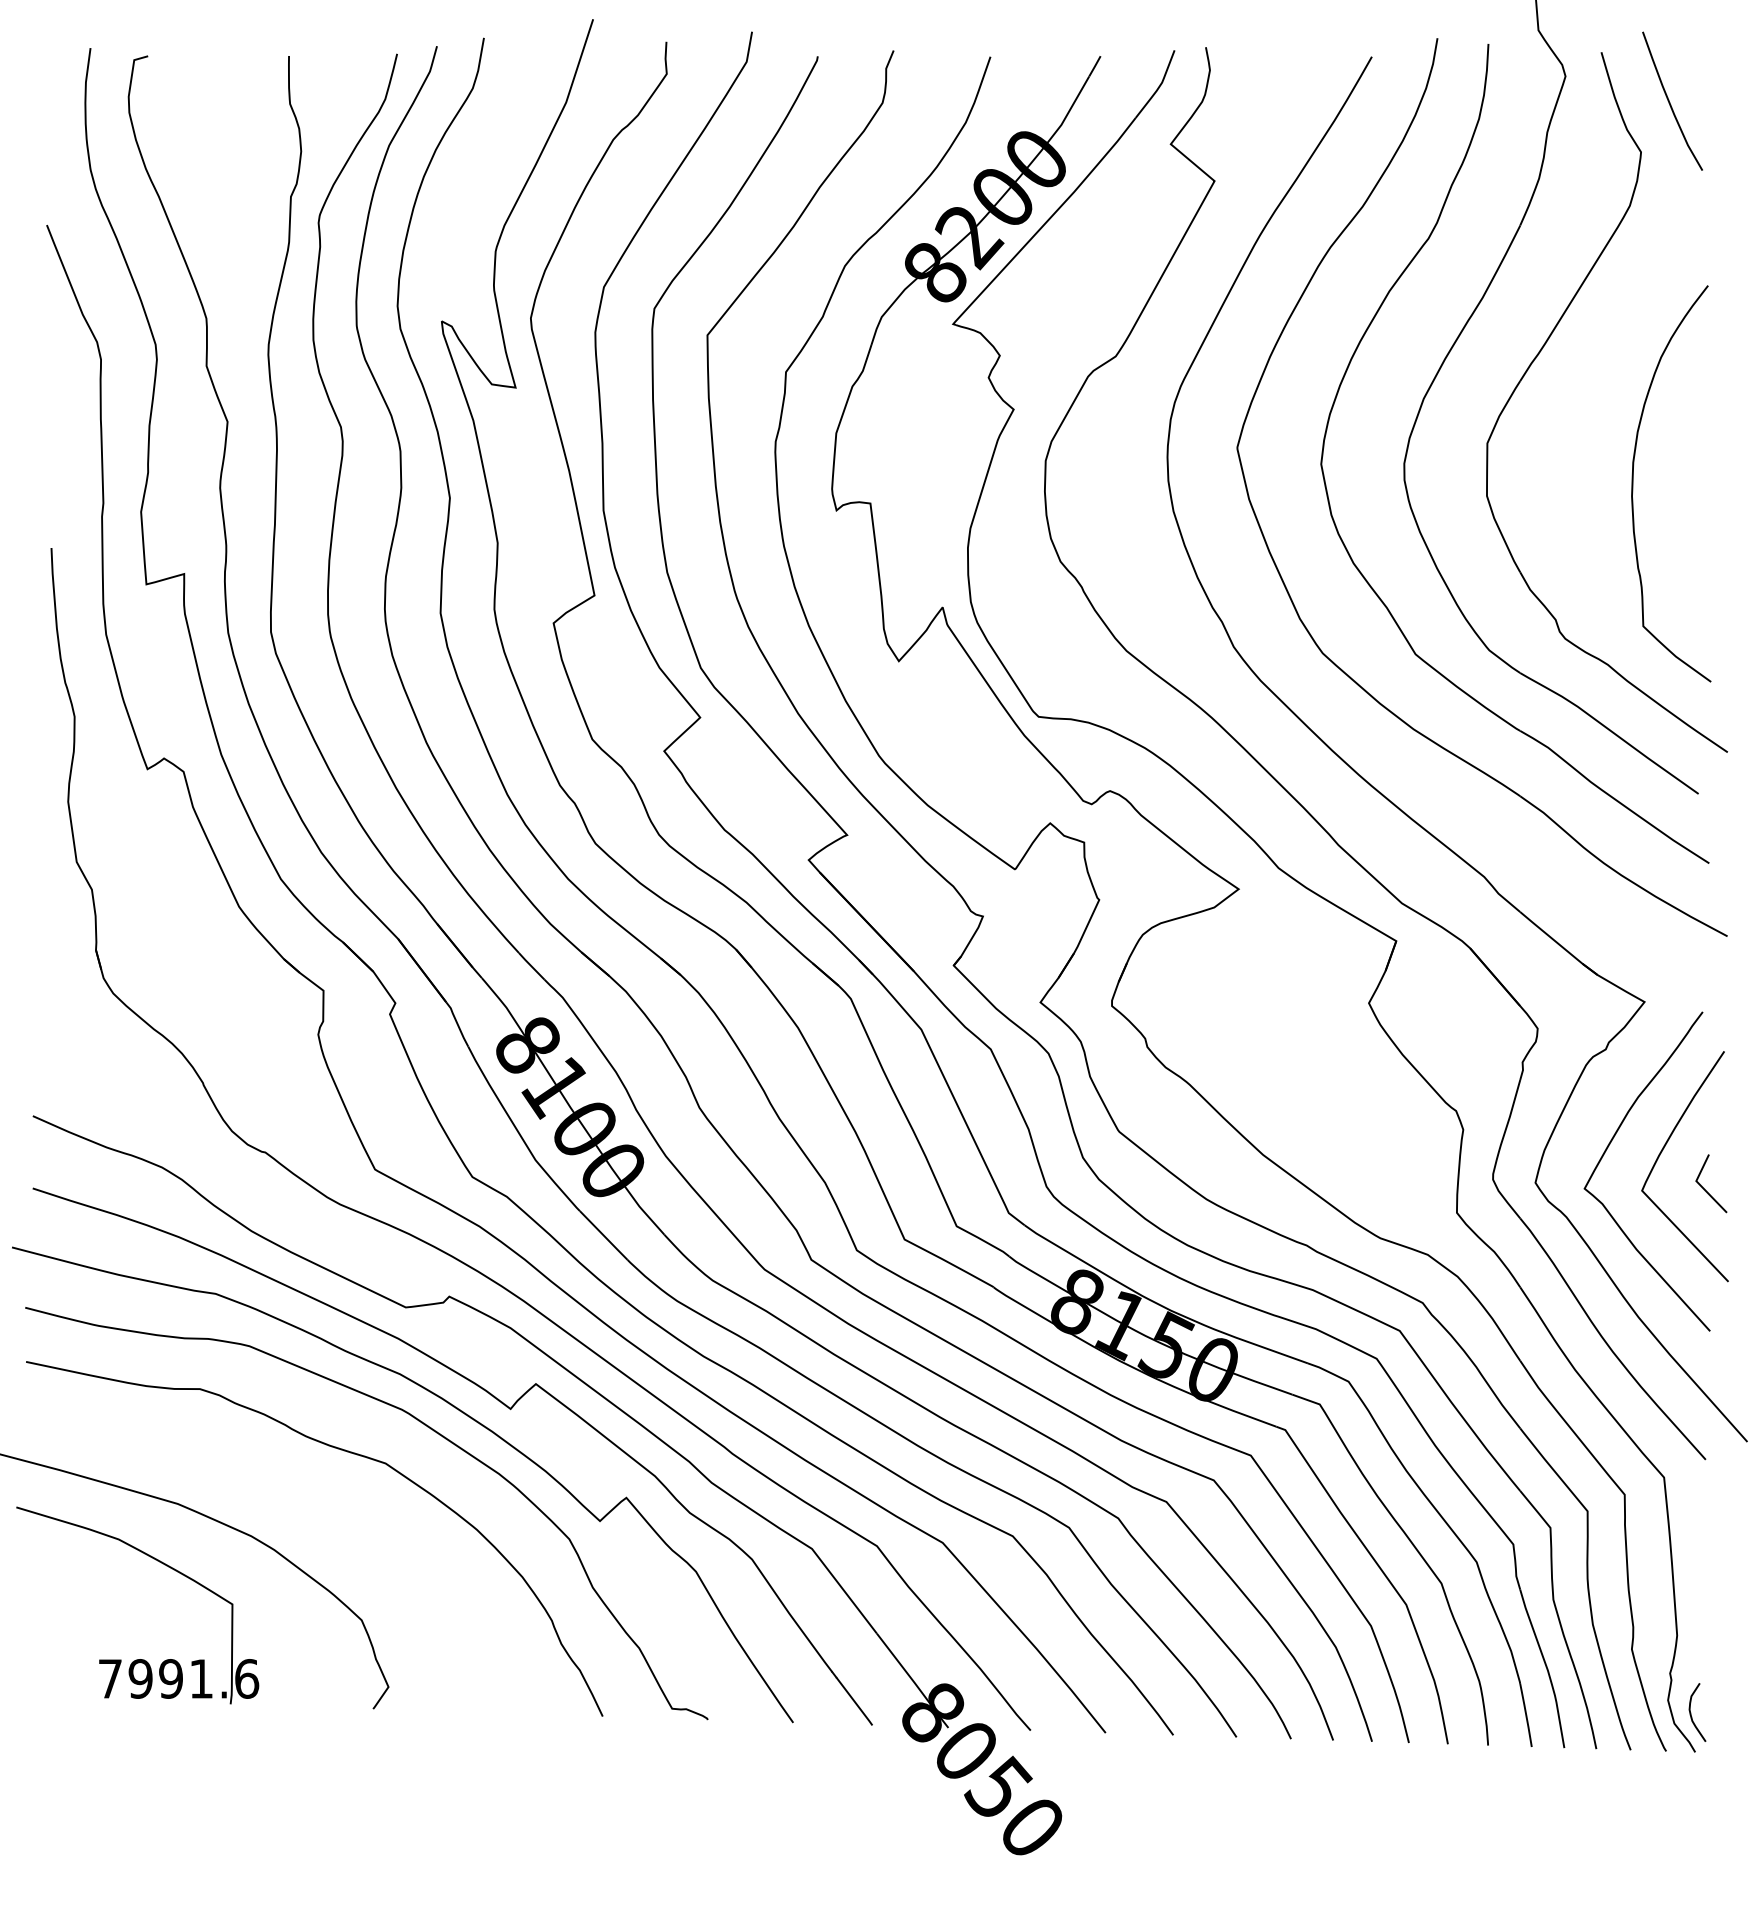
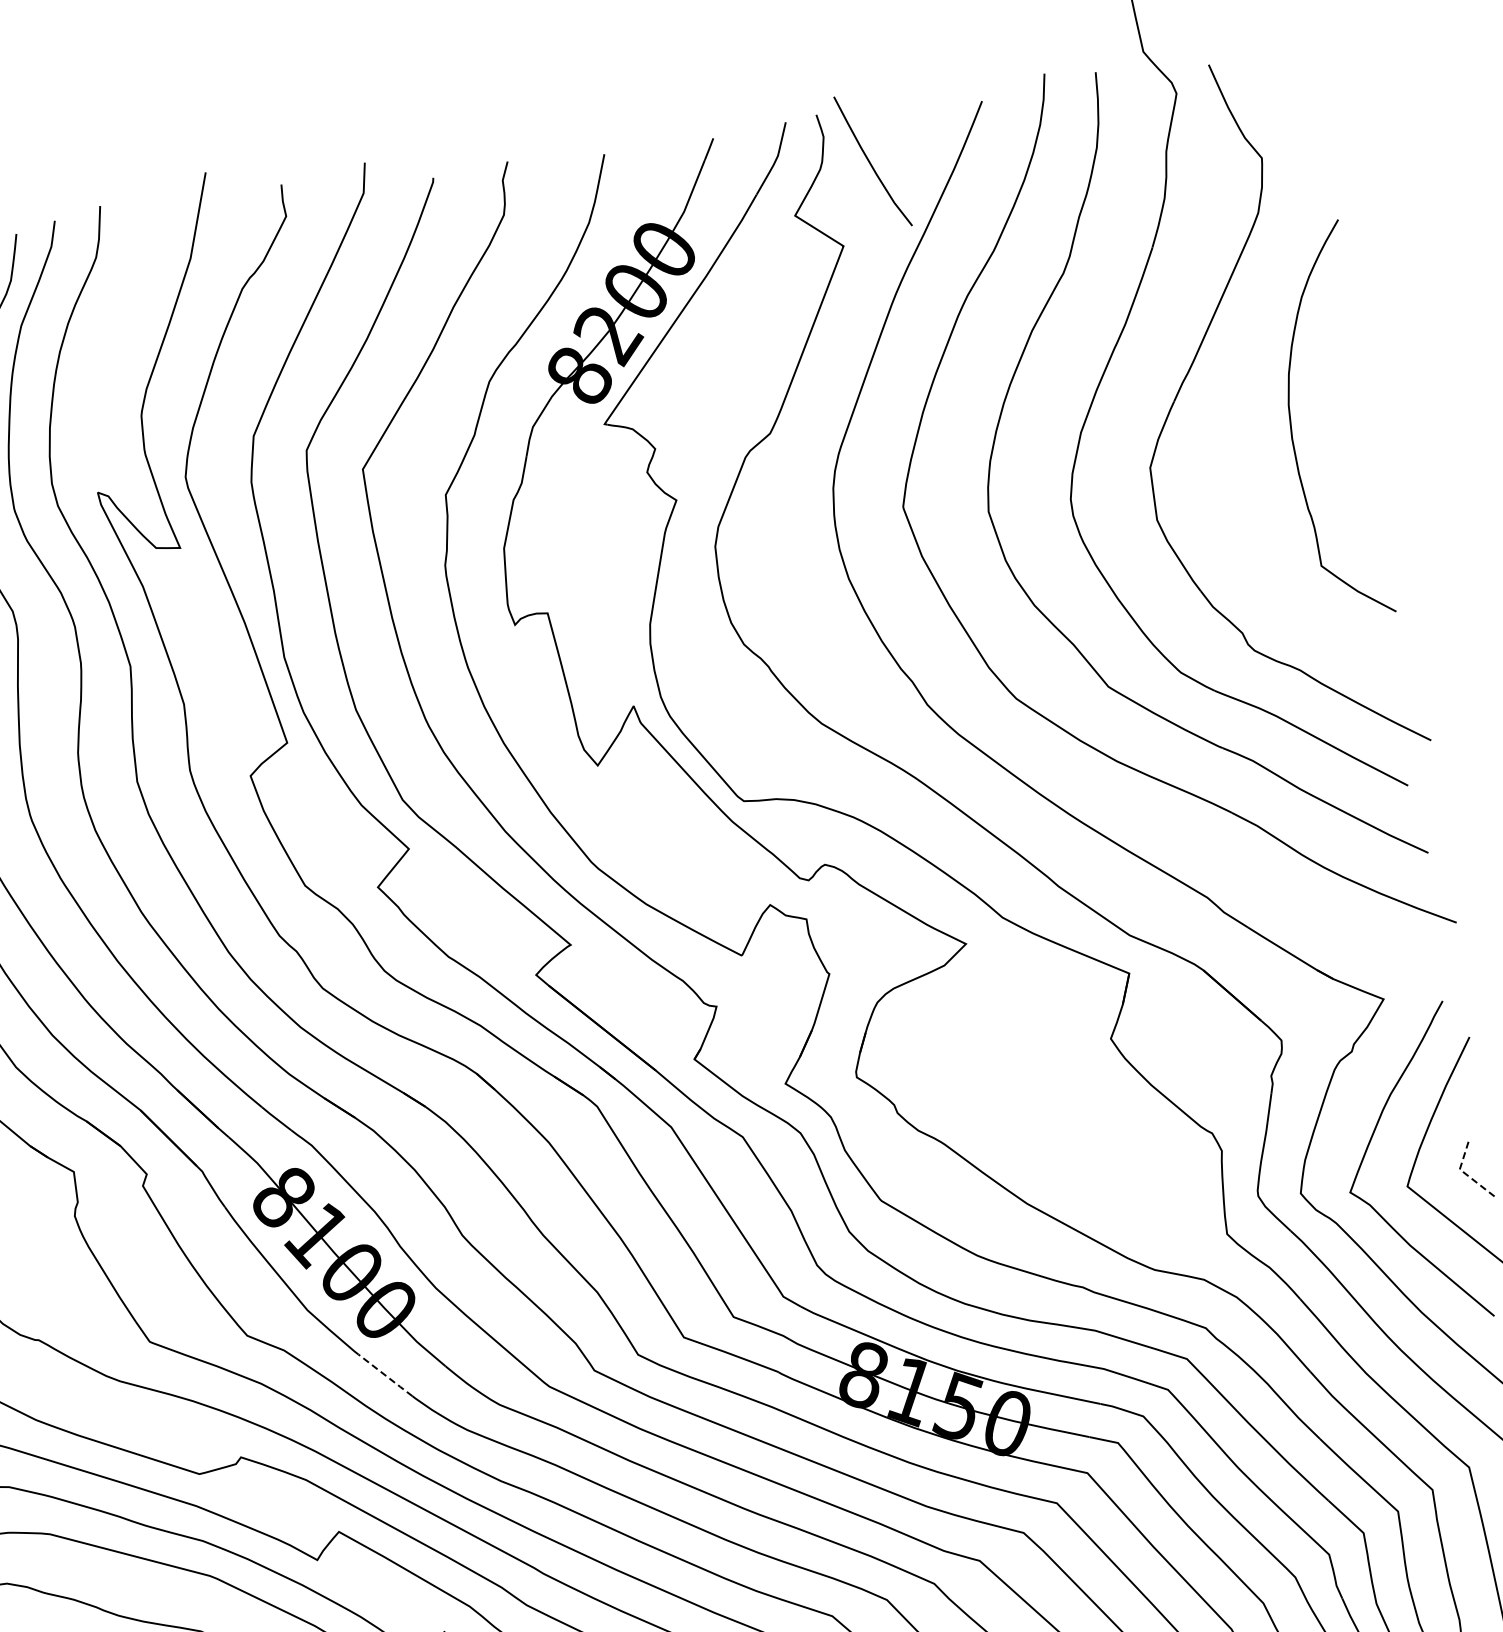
curve: (1670, 102) -> (871, 162), moved
curve: (1633, 483) -> (1291, 425), moved
line: (1701, 1186) -> (1465, 1174), solid -> dashed
line: (604, 1236) -> (386, 1376), solid -> dashed

